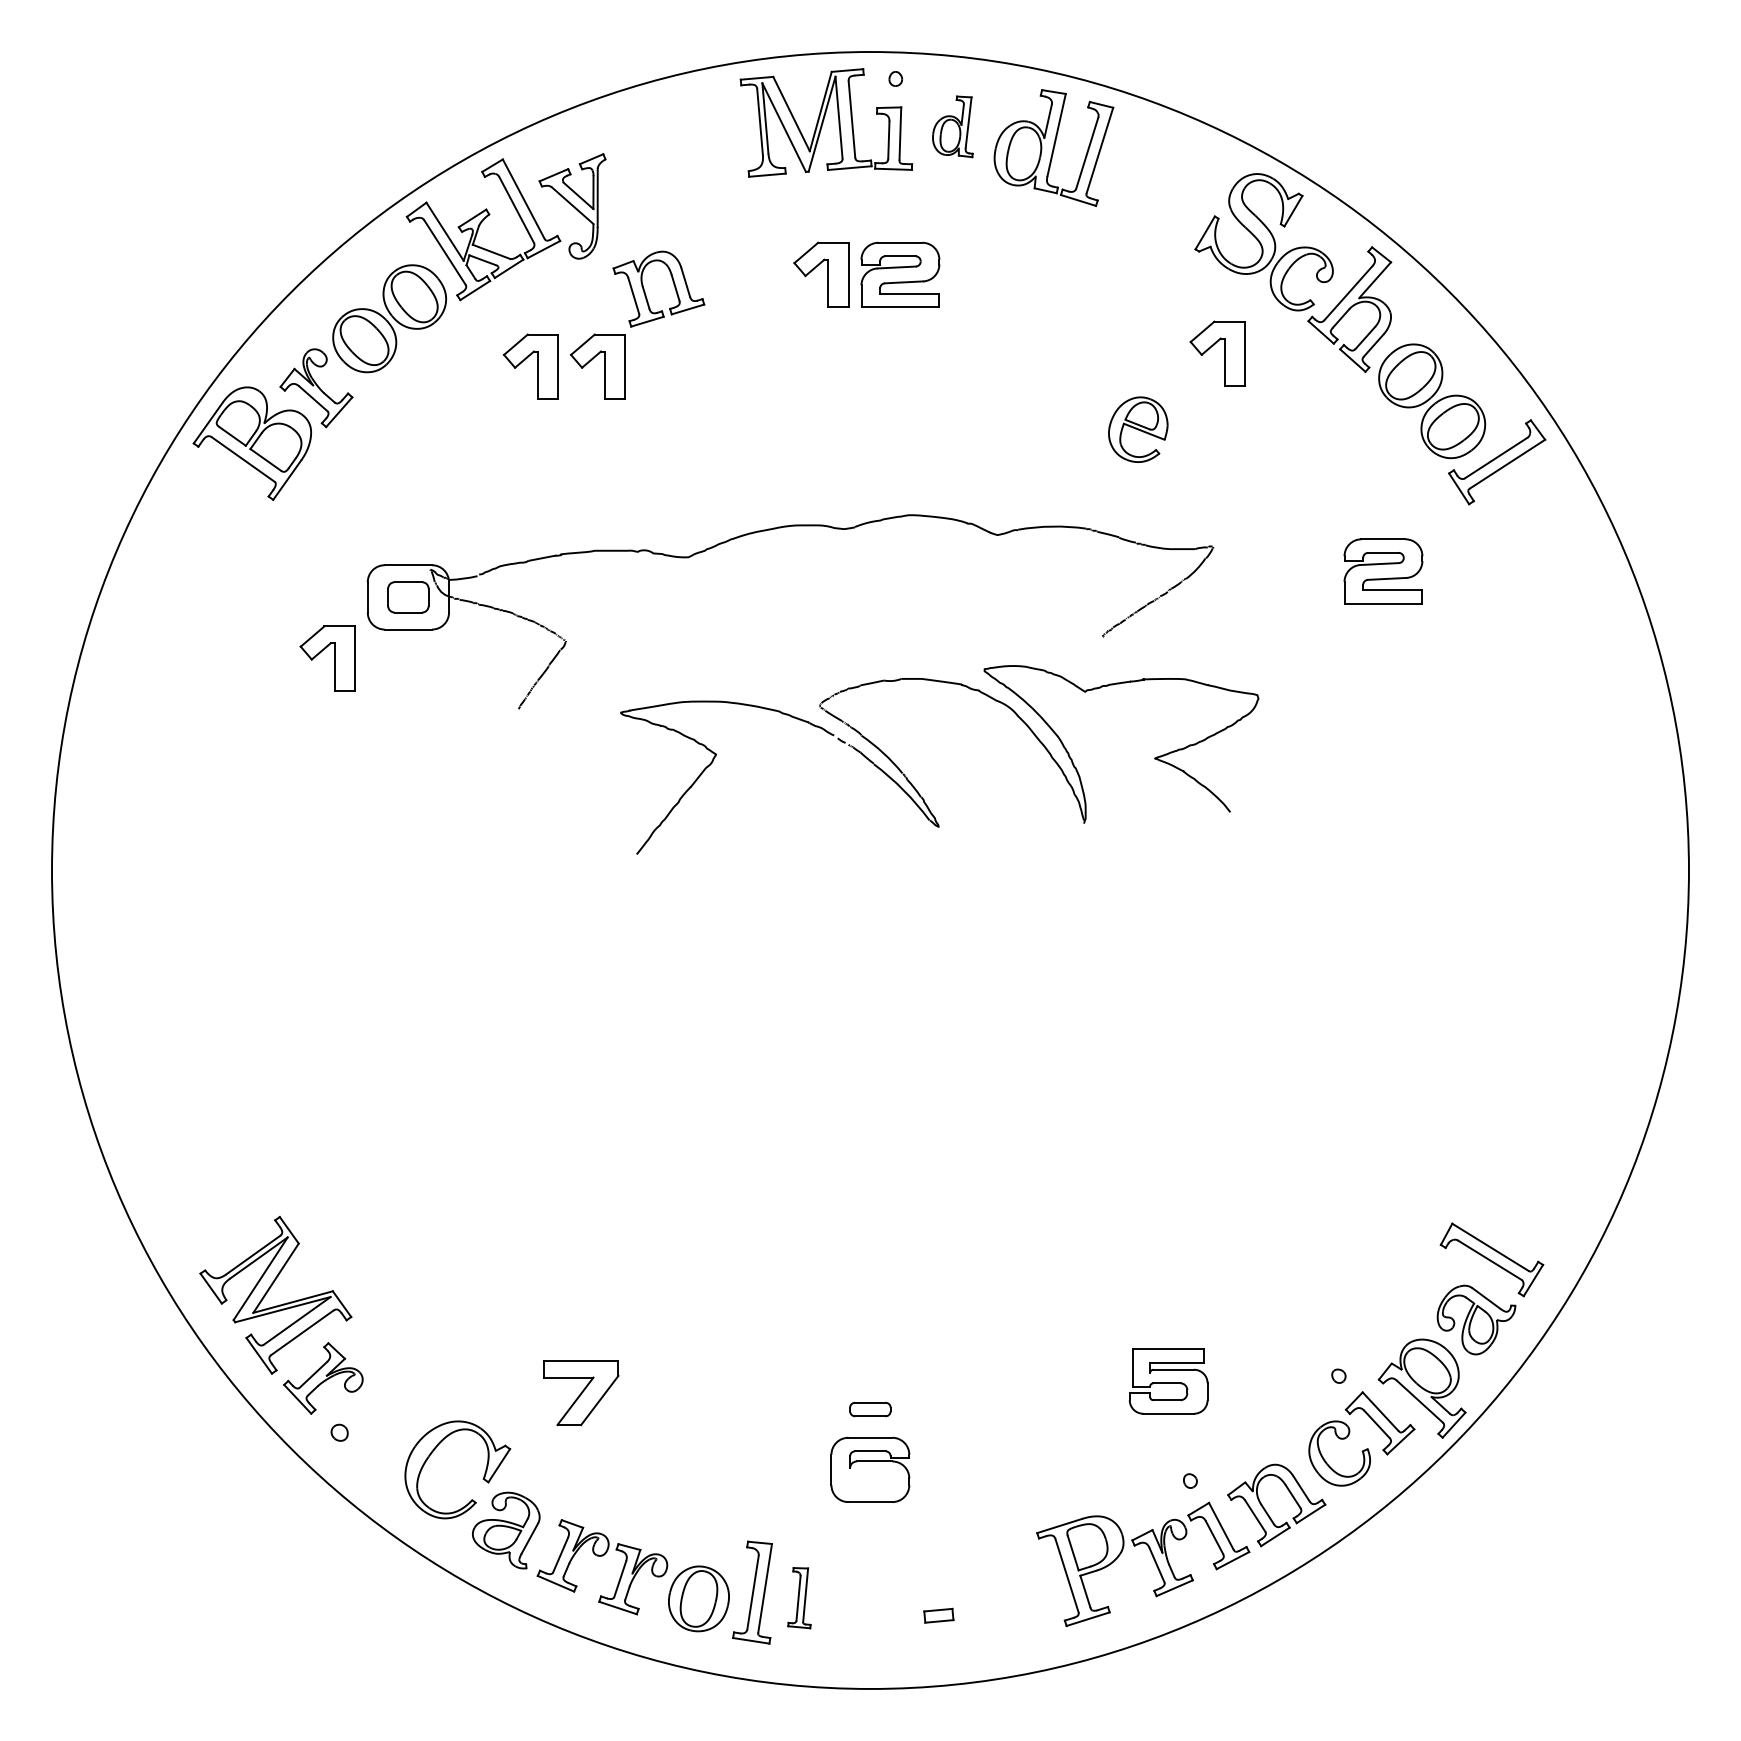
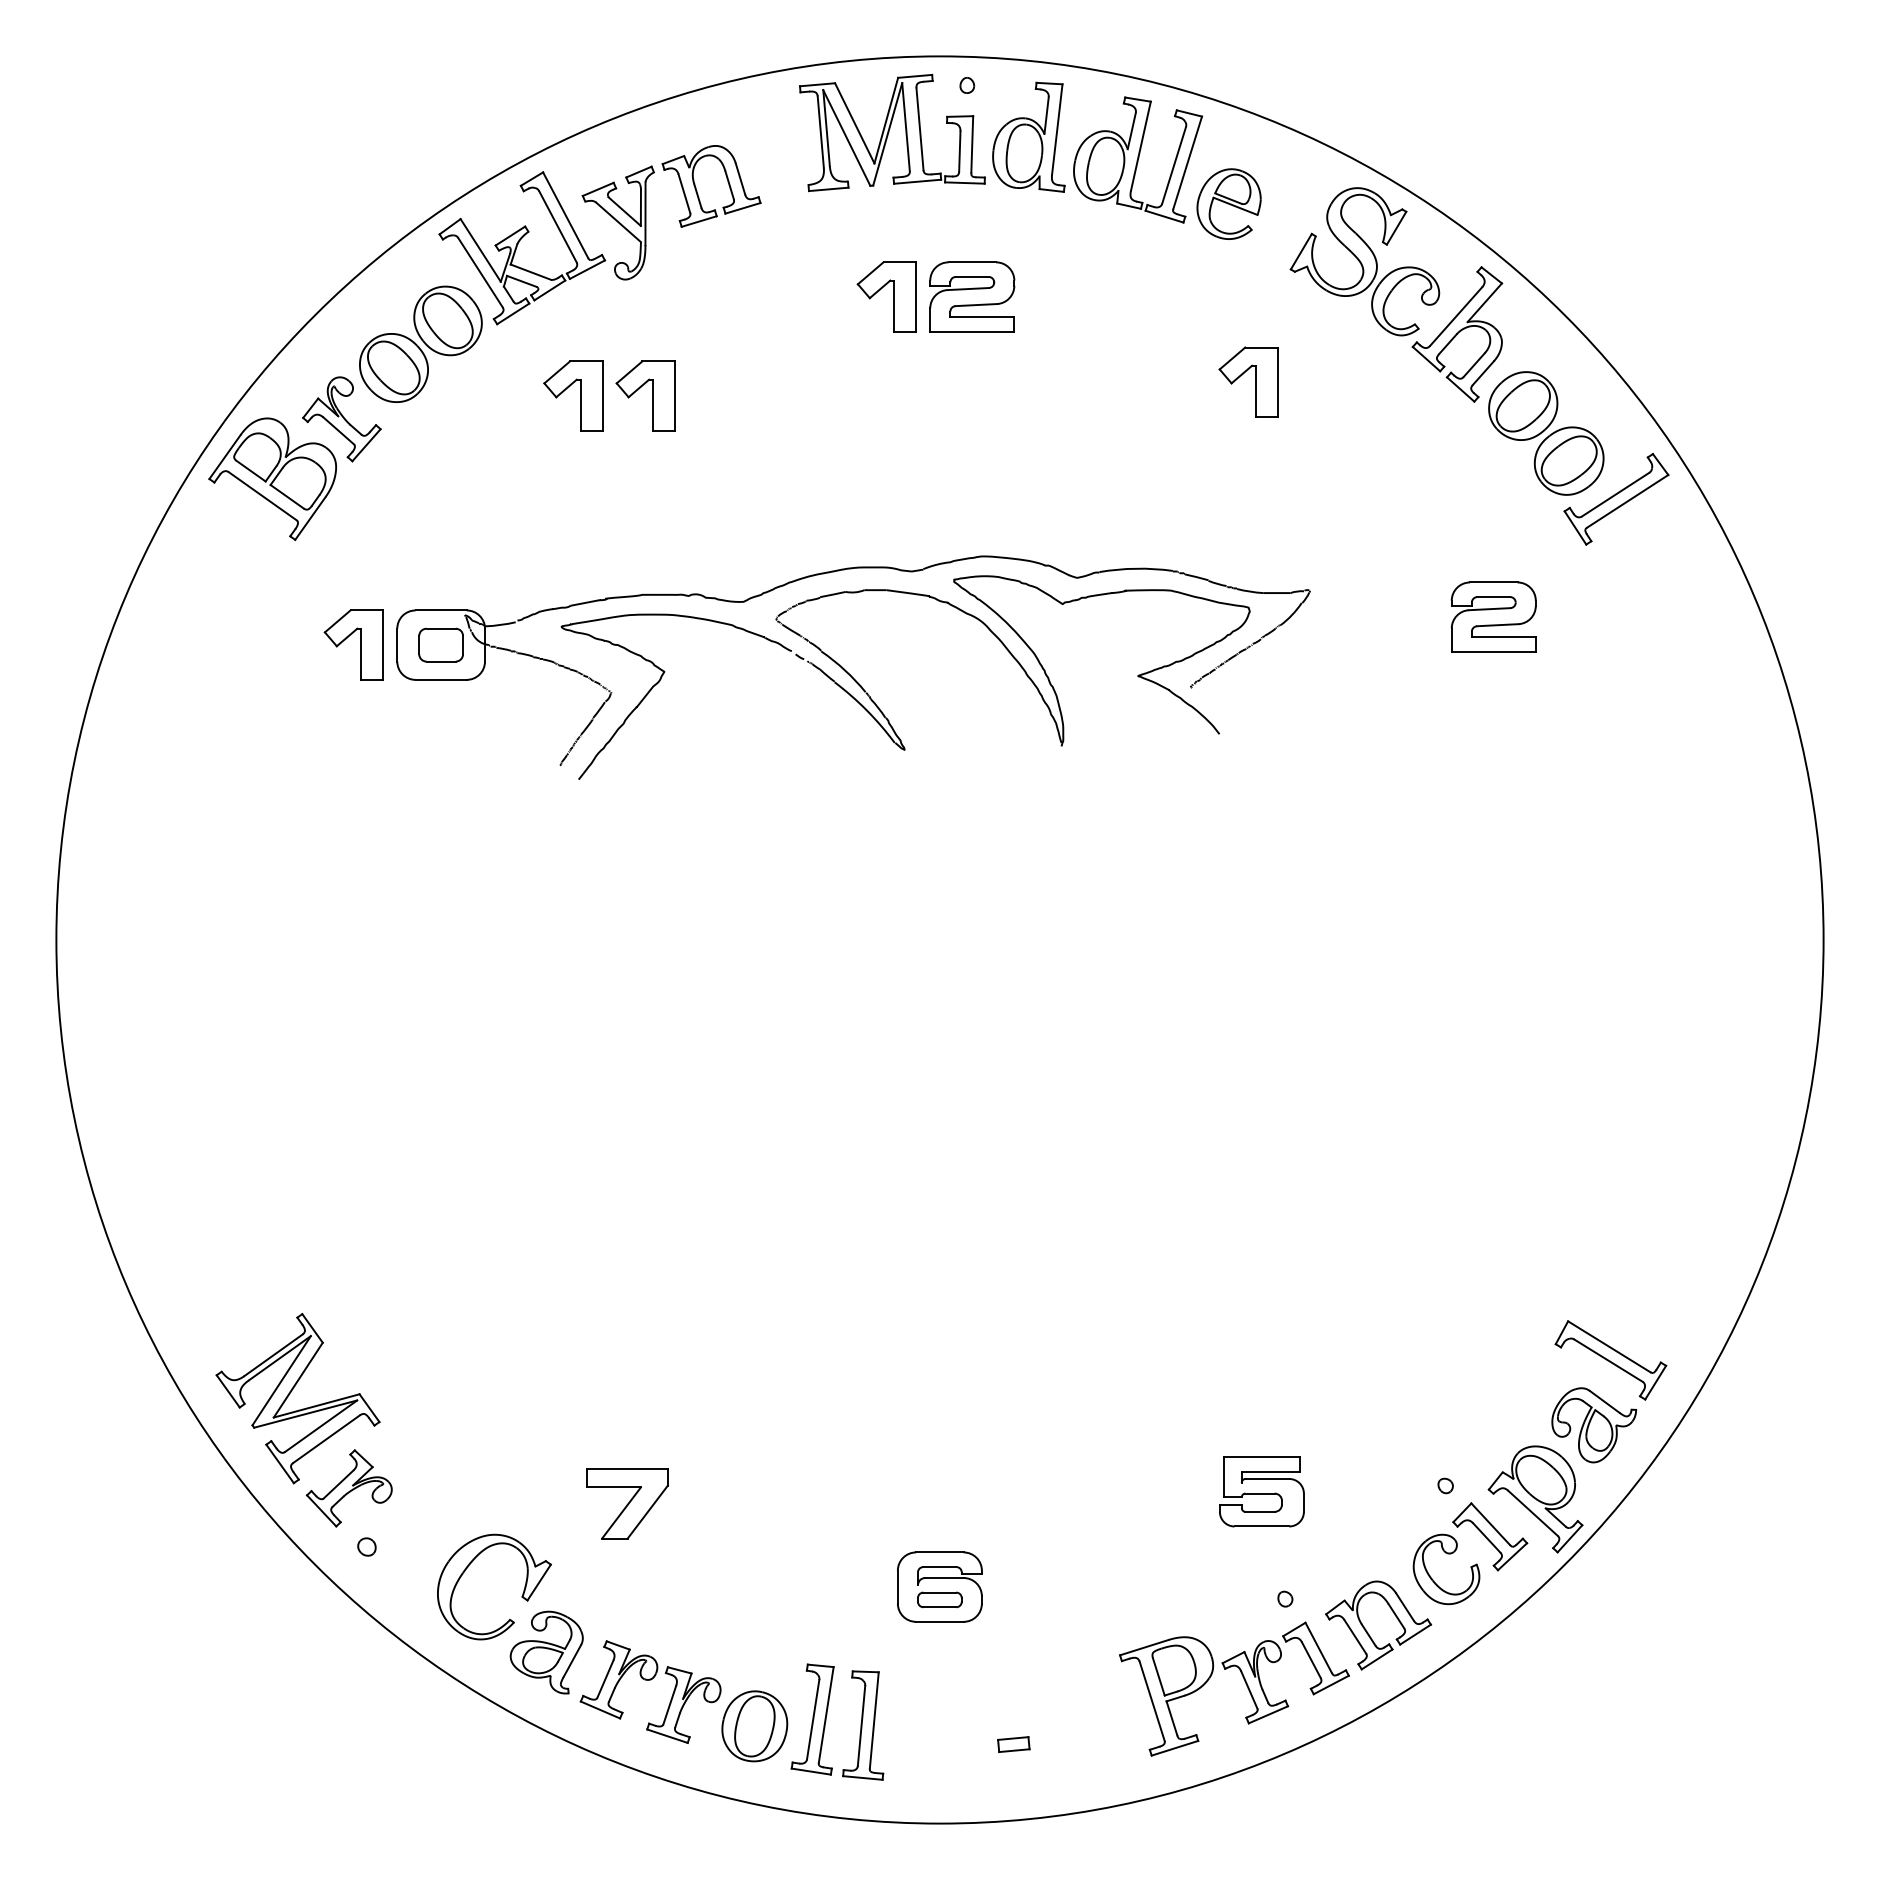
part: (952, 126) -> (1028, 136), size x1.67
part: (645, 292) -> (697, 190), moved
part: (1223, 353) -> (1255, 381), moved
part: (1137, 429) -> (1228, 203), moved
part: (333, 657) -> (360, 644), moved
part: (911, 782) -> (875, 702), moved
part: (870, 1409) -> (939, 1599), moved
part: (799, 1598) -> (863, 1725), size x1.67

